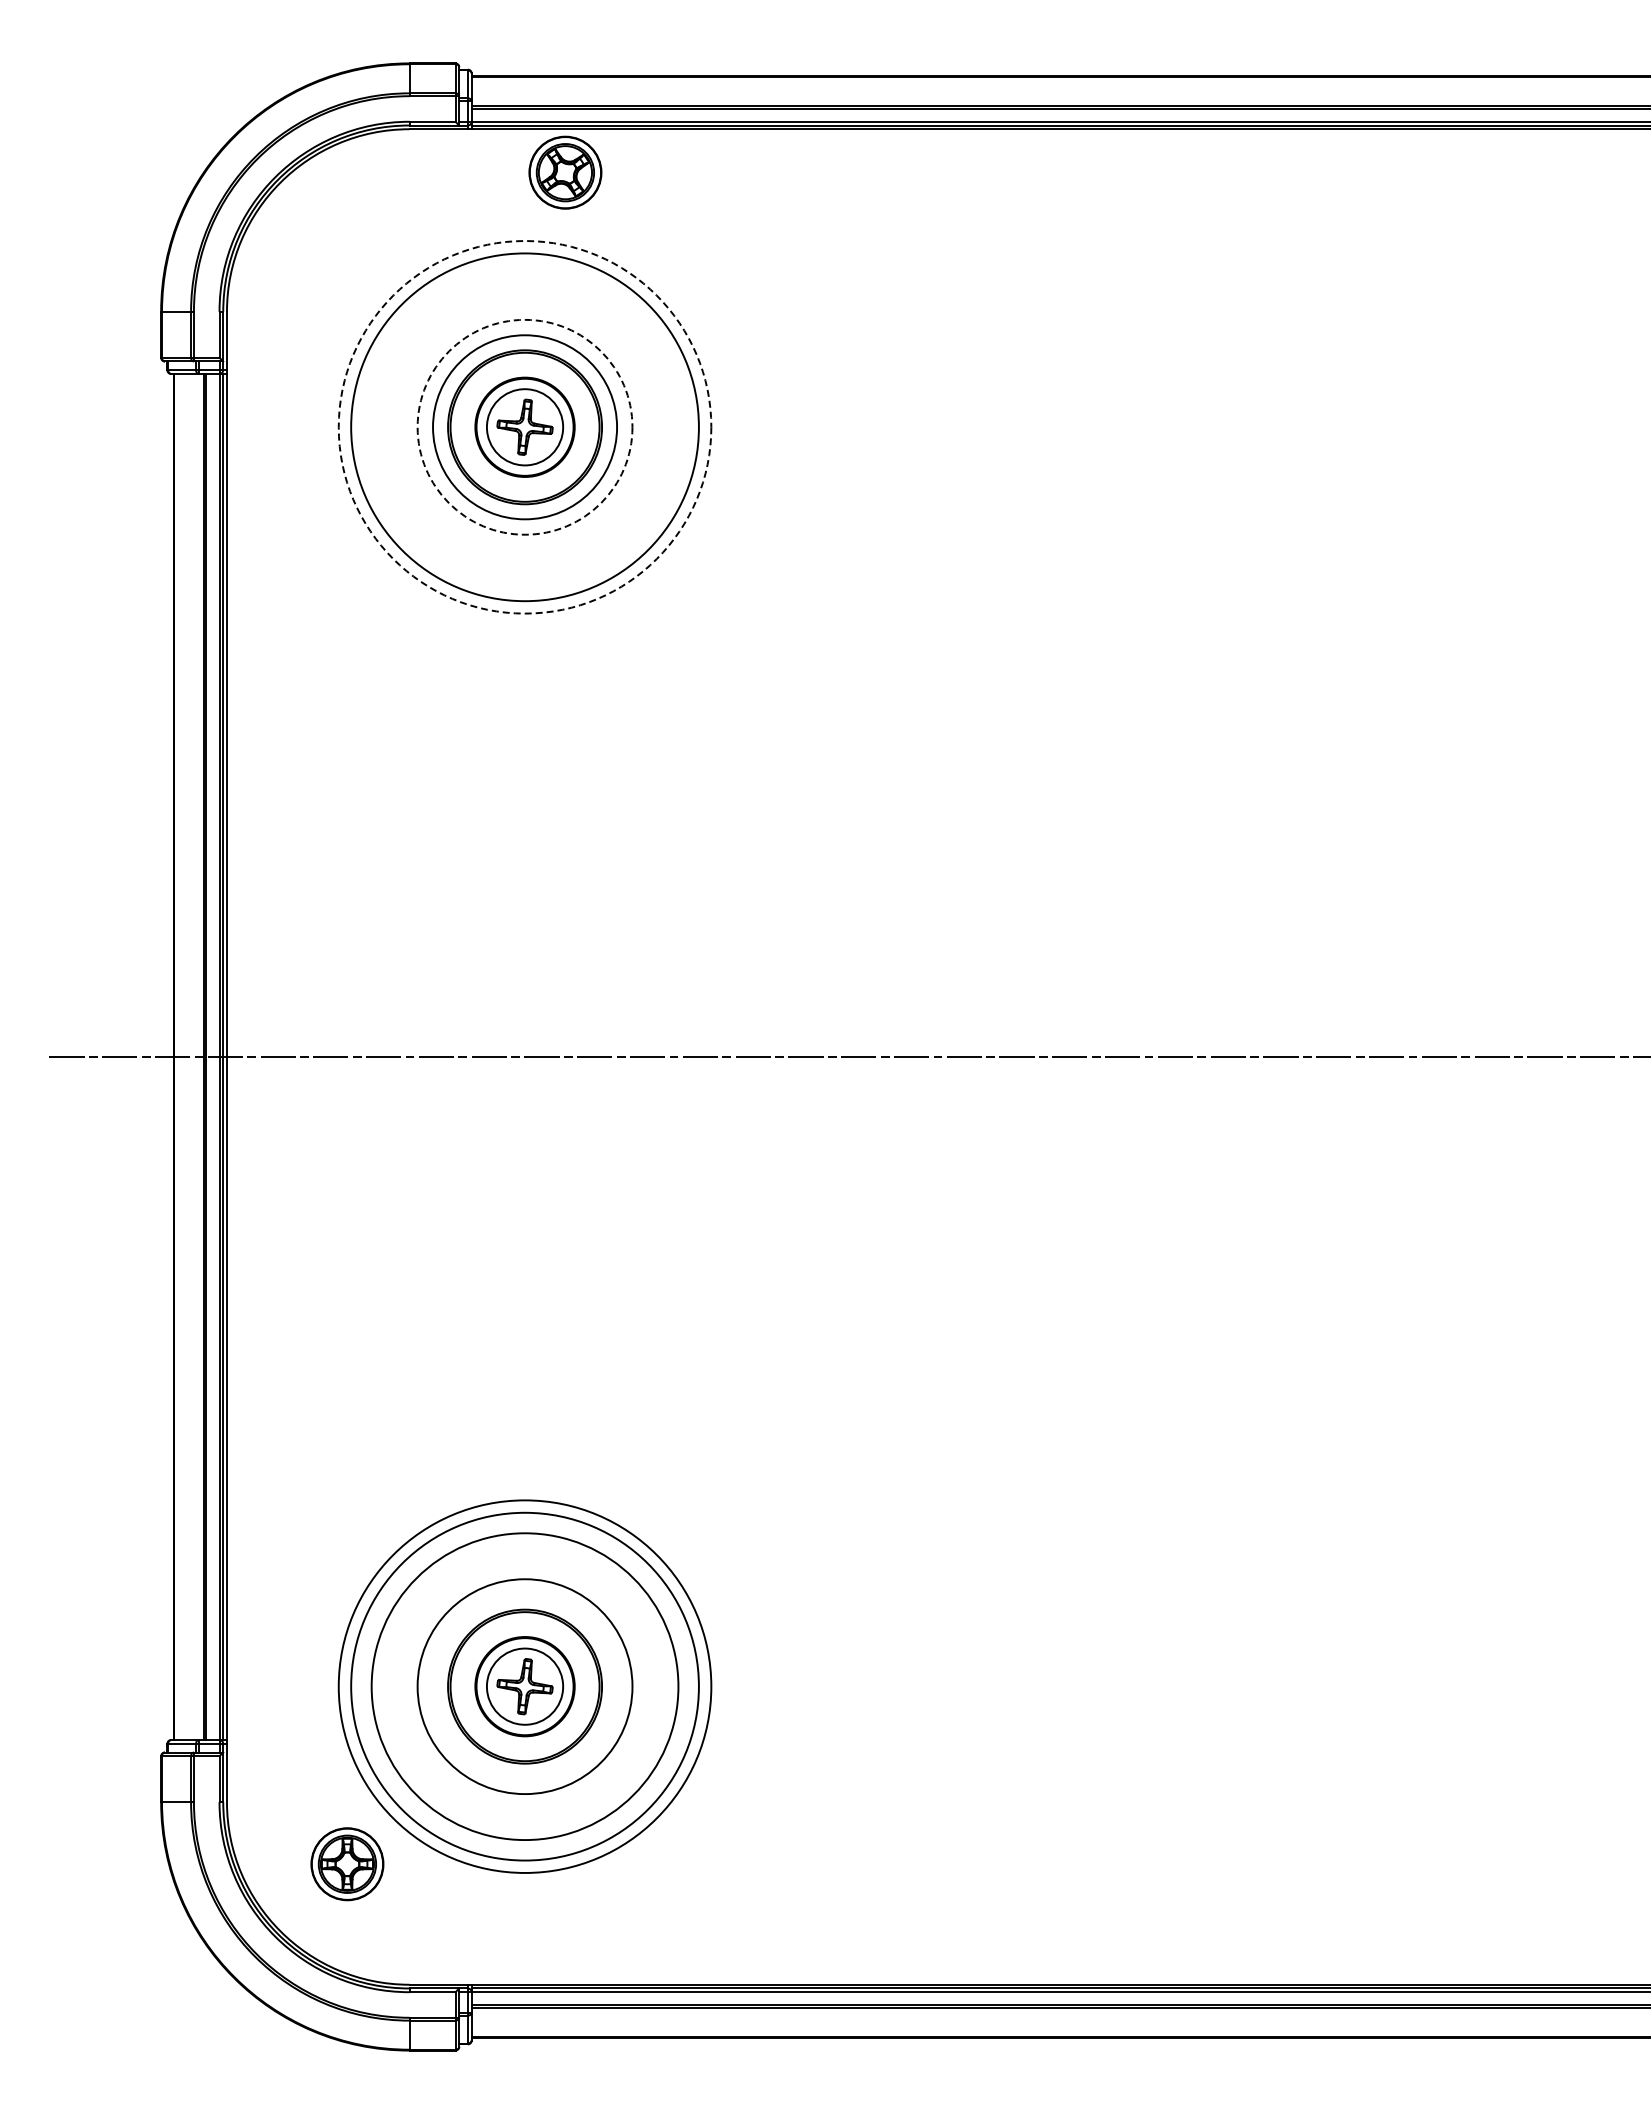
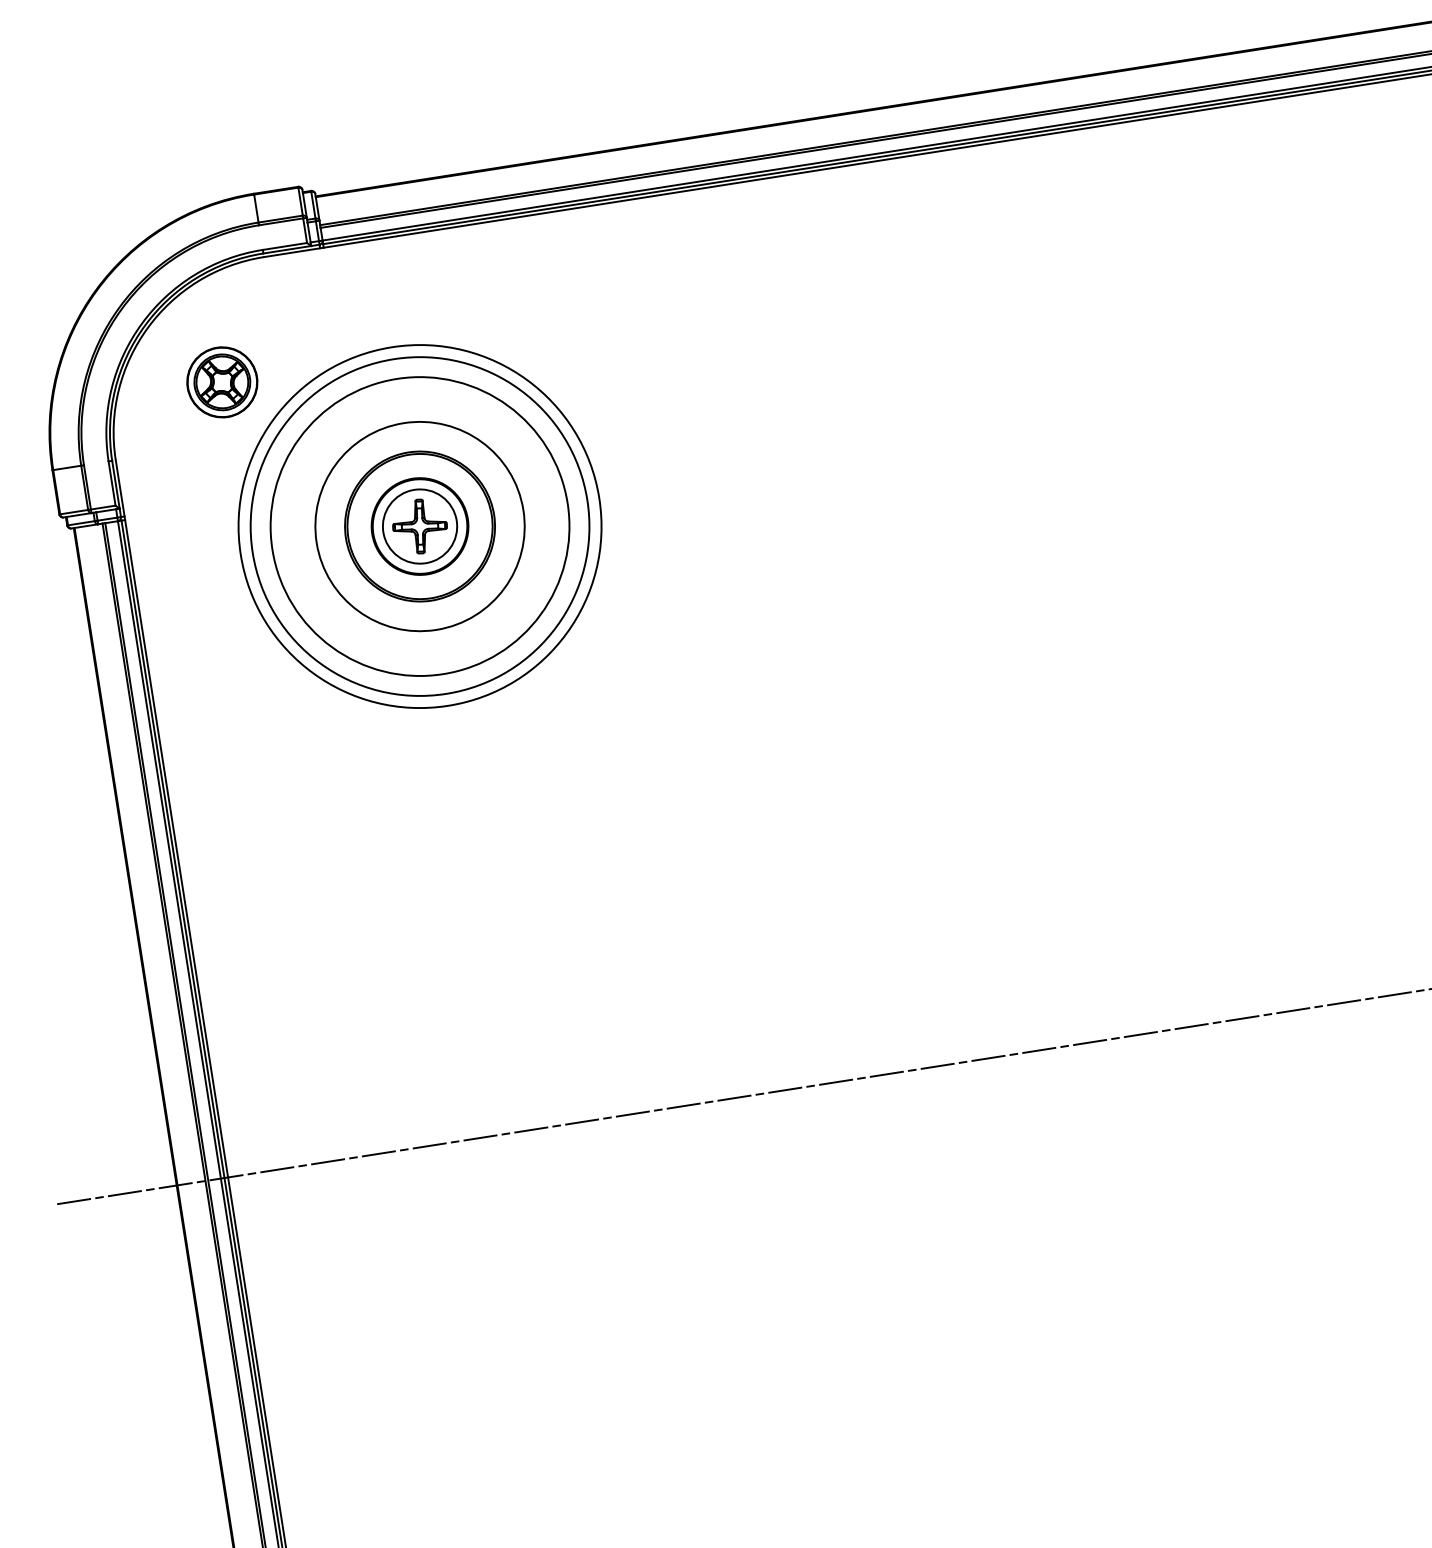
part: (565, 172) -> (222, 382), moved
circle: (524, 426) -> (419, 525), dashed -> solid
circle: (524, 426) -> (419, 525), size x1.67
circle: (524, 427) -> (419, 526), dashed -> solid

